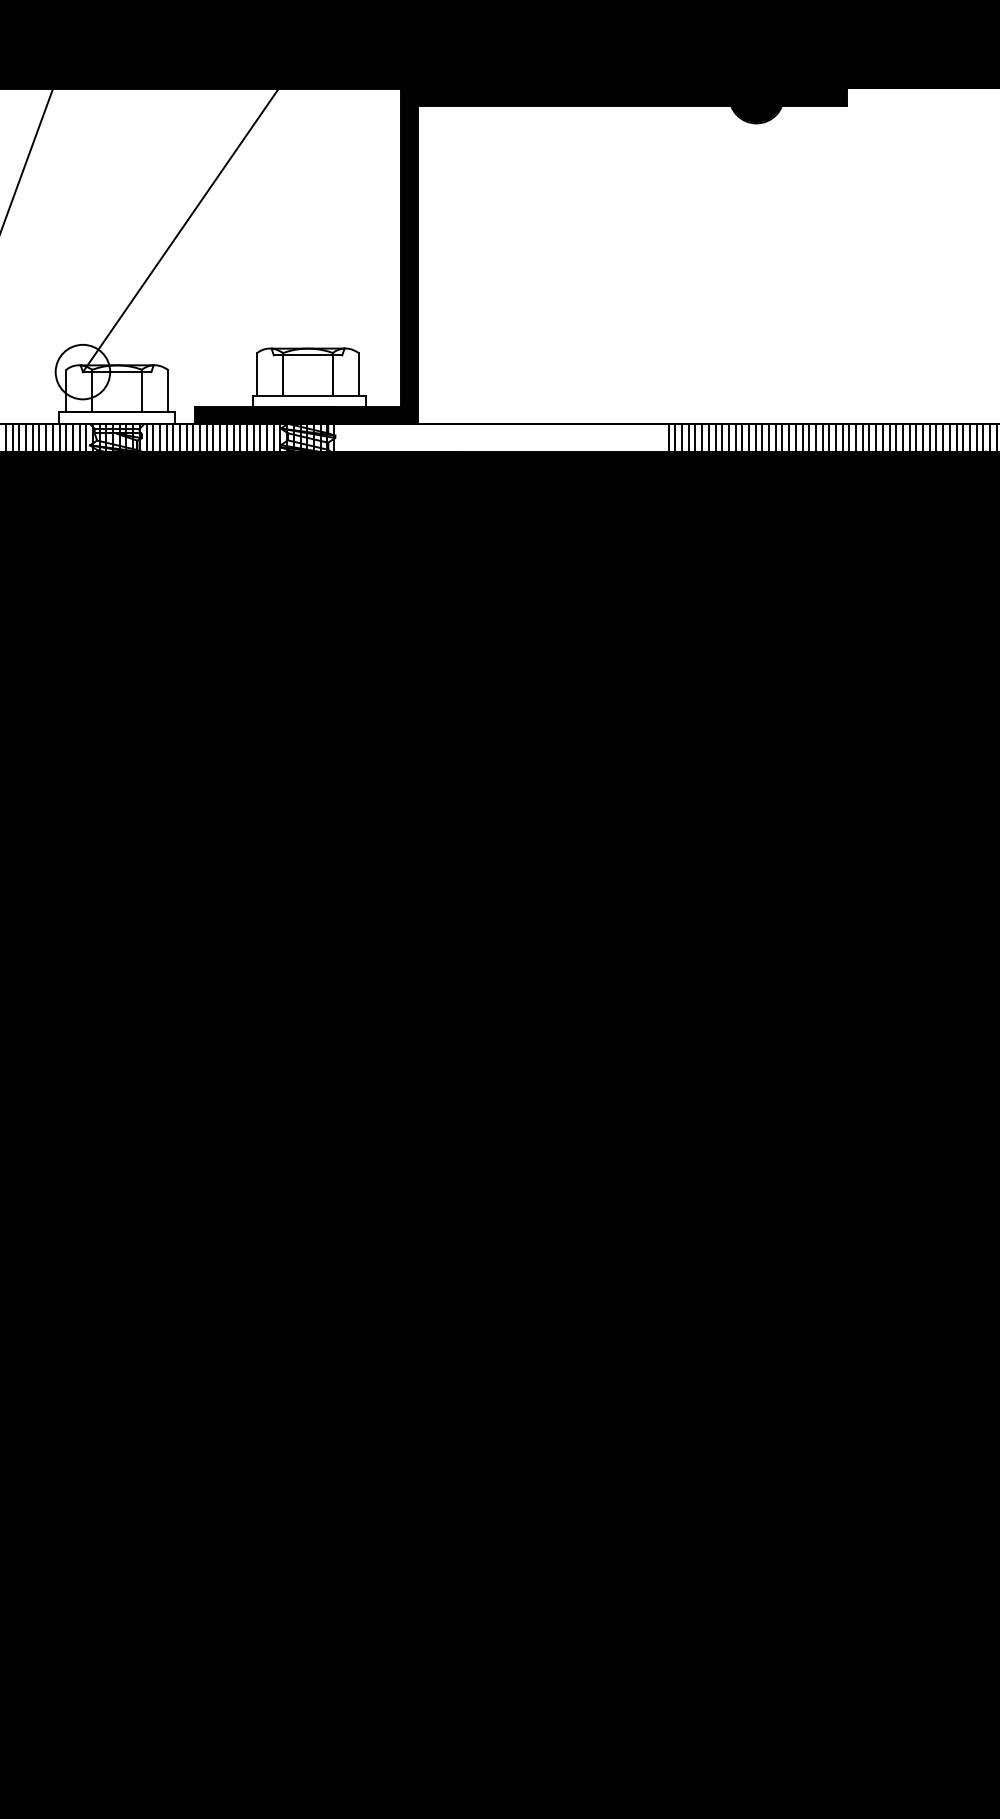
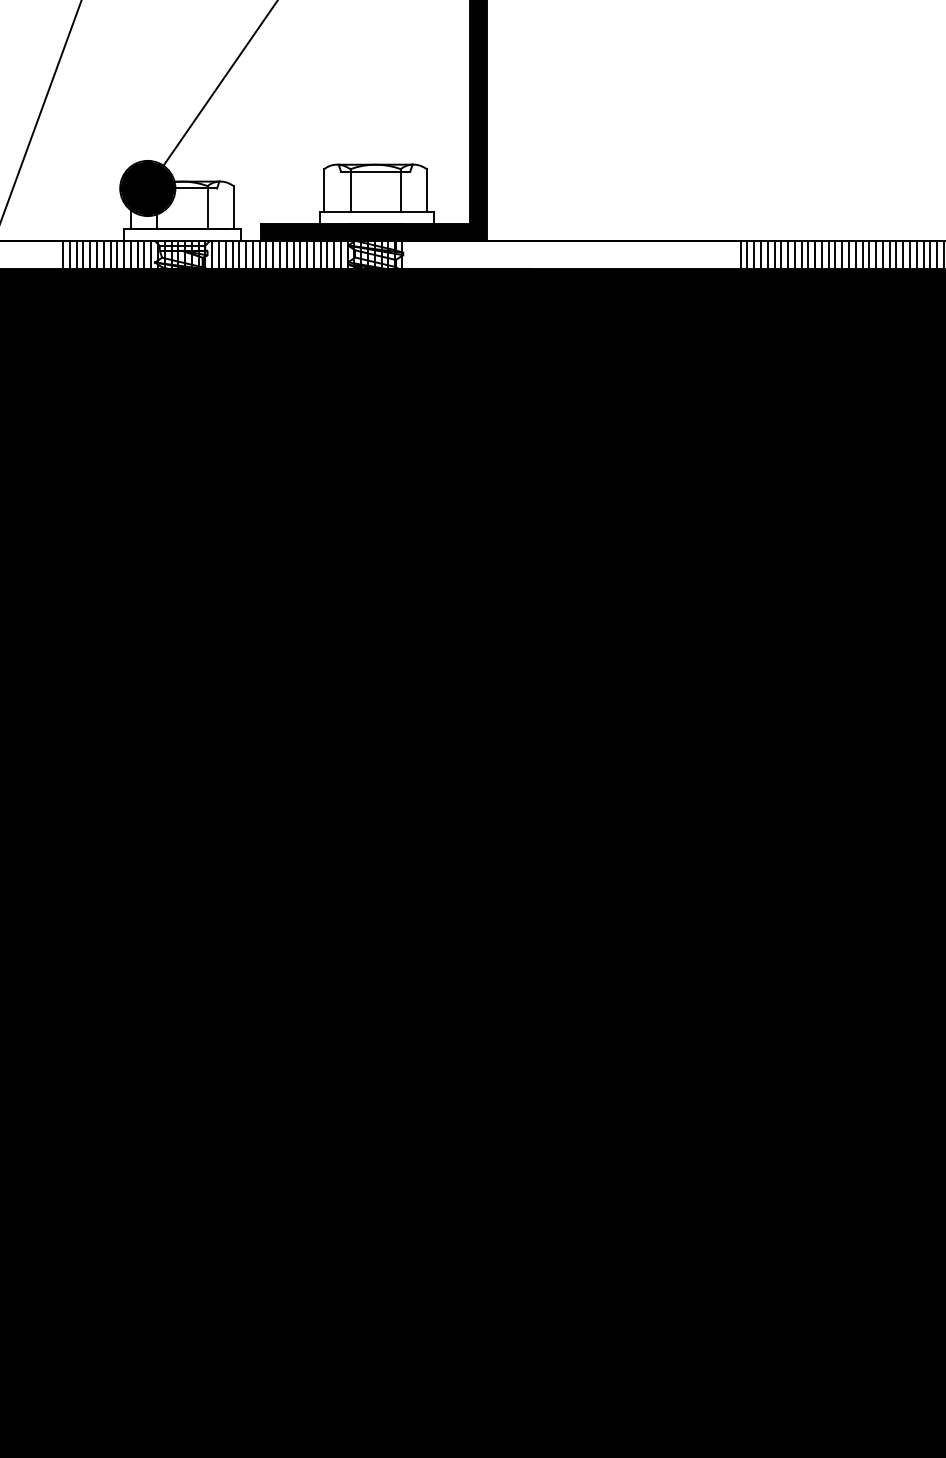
fill: (82, 371) -> (147, 187), added

